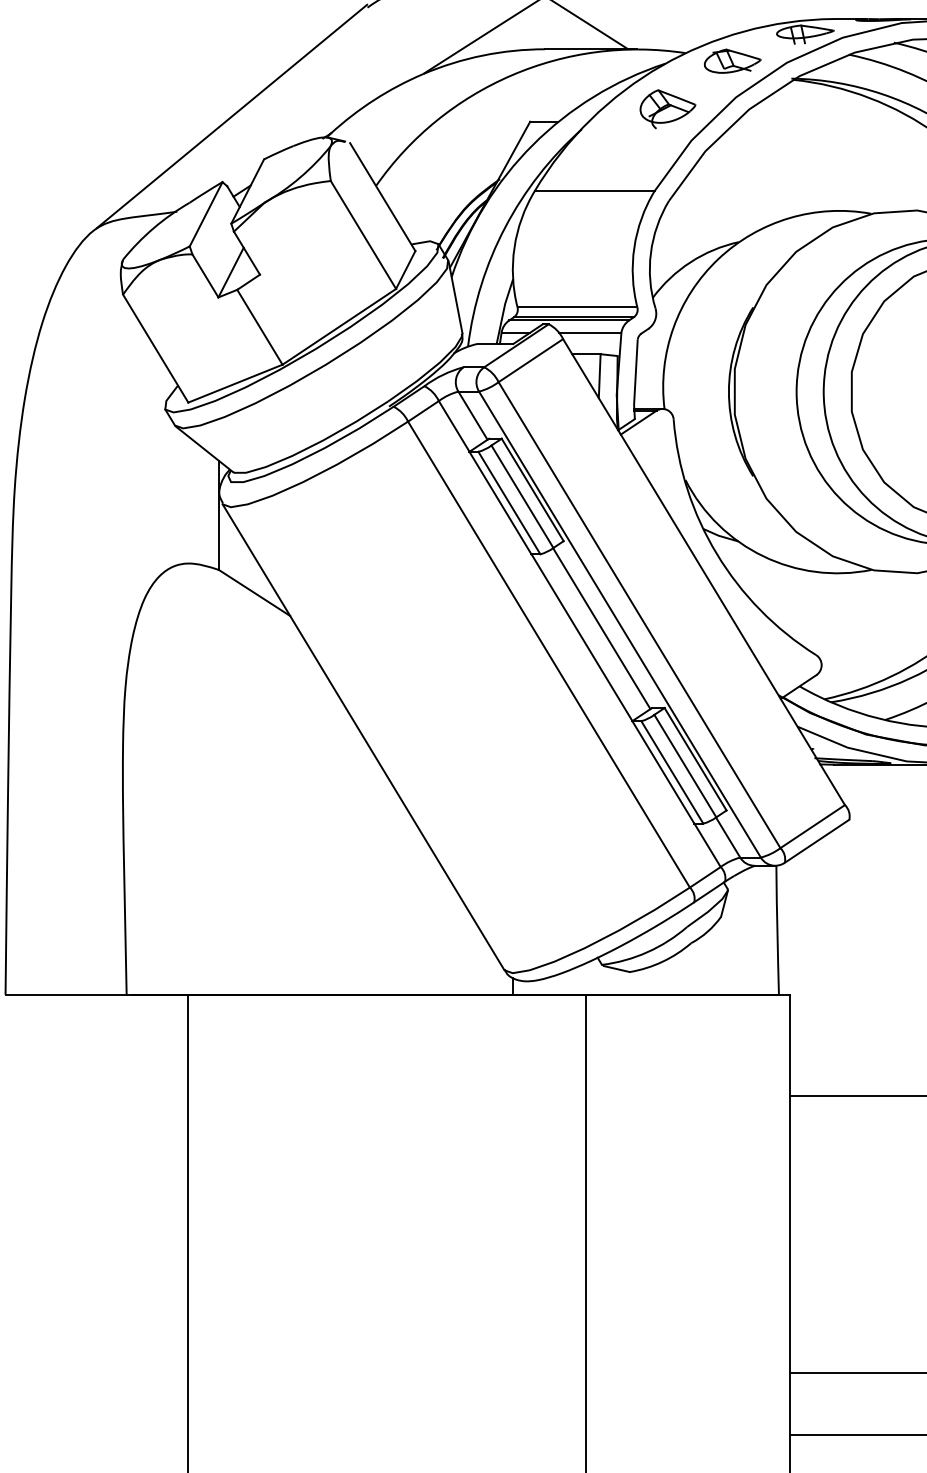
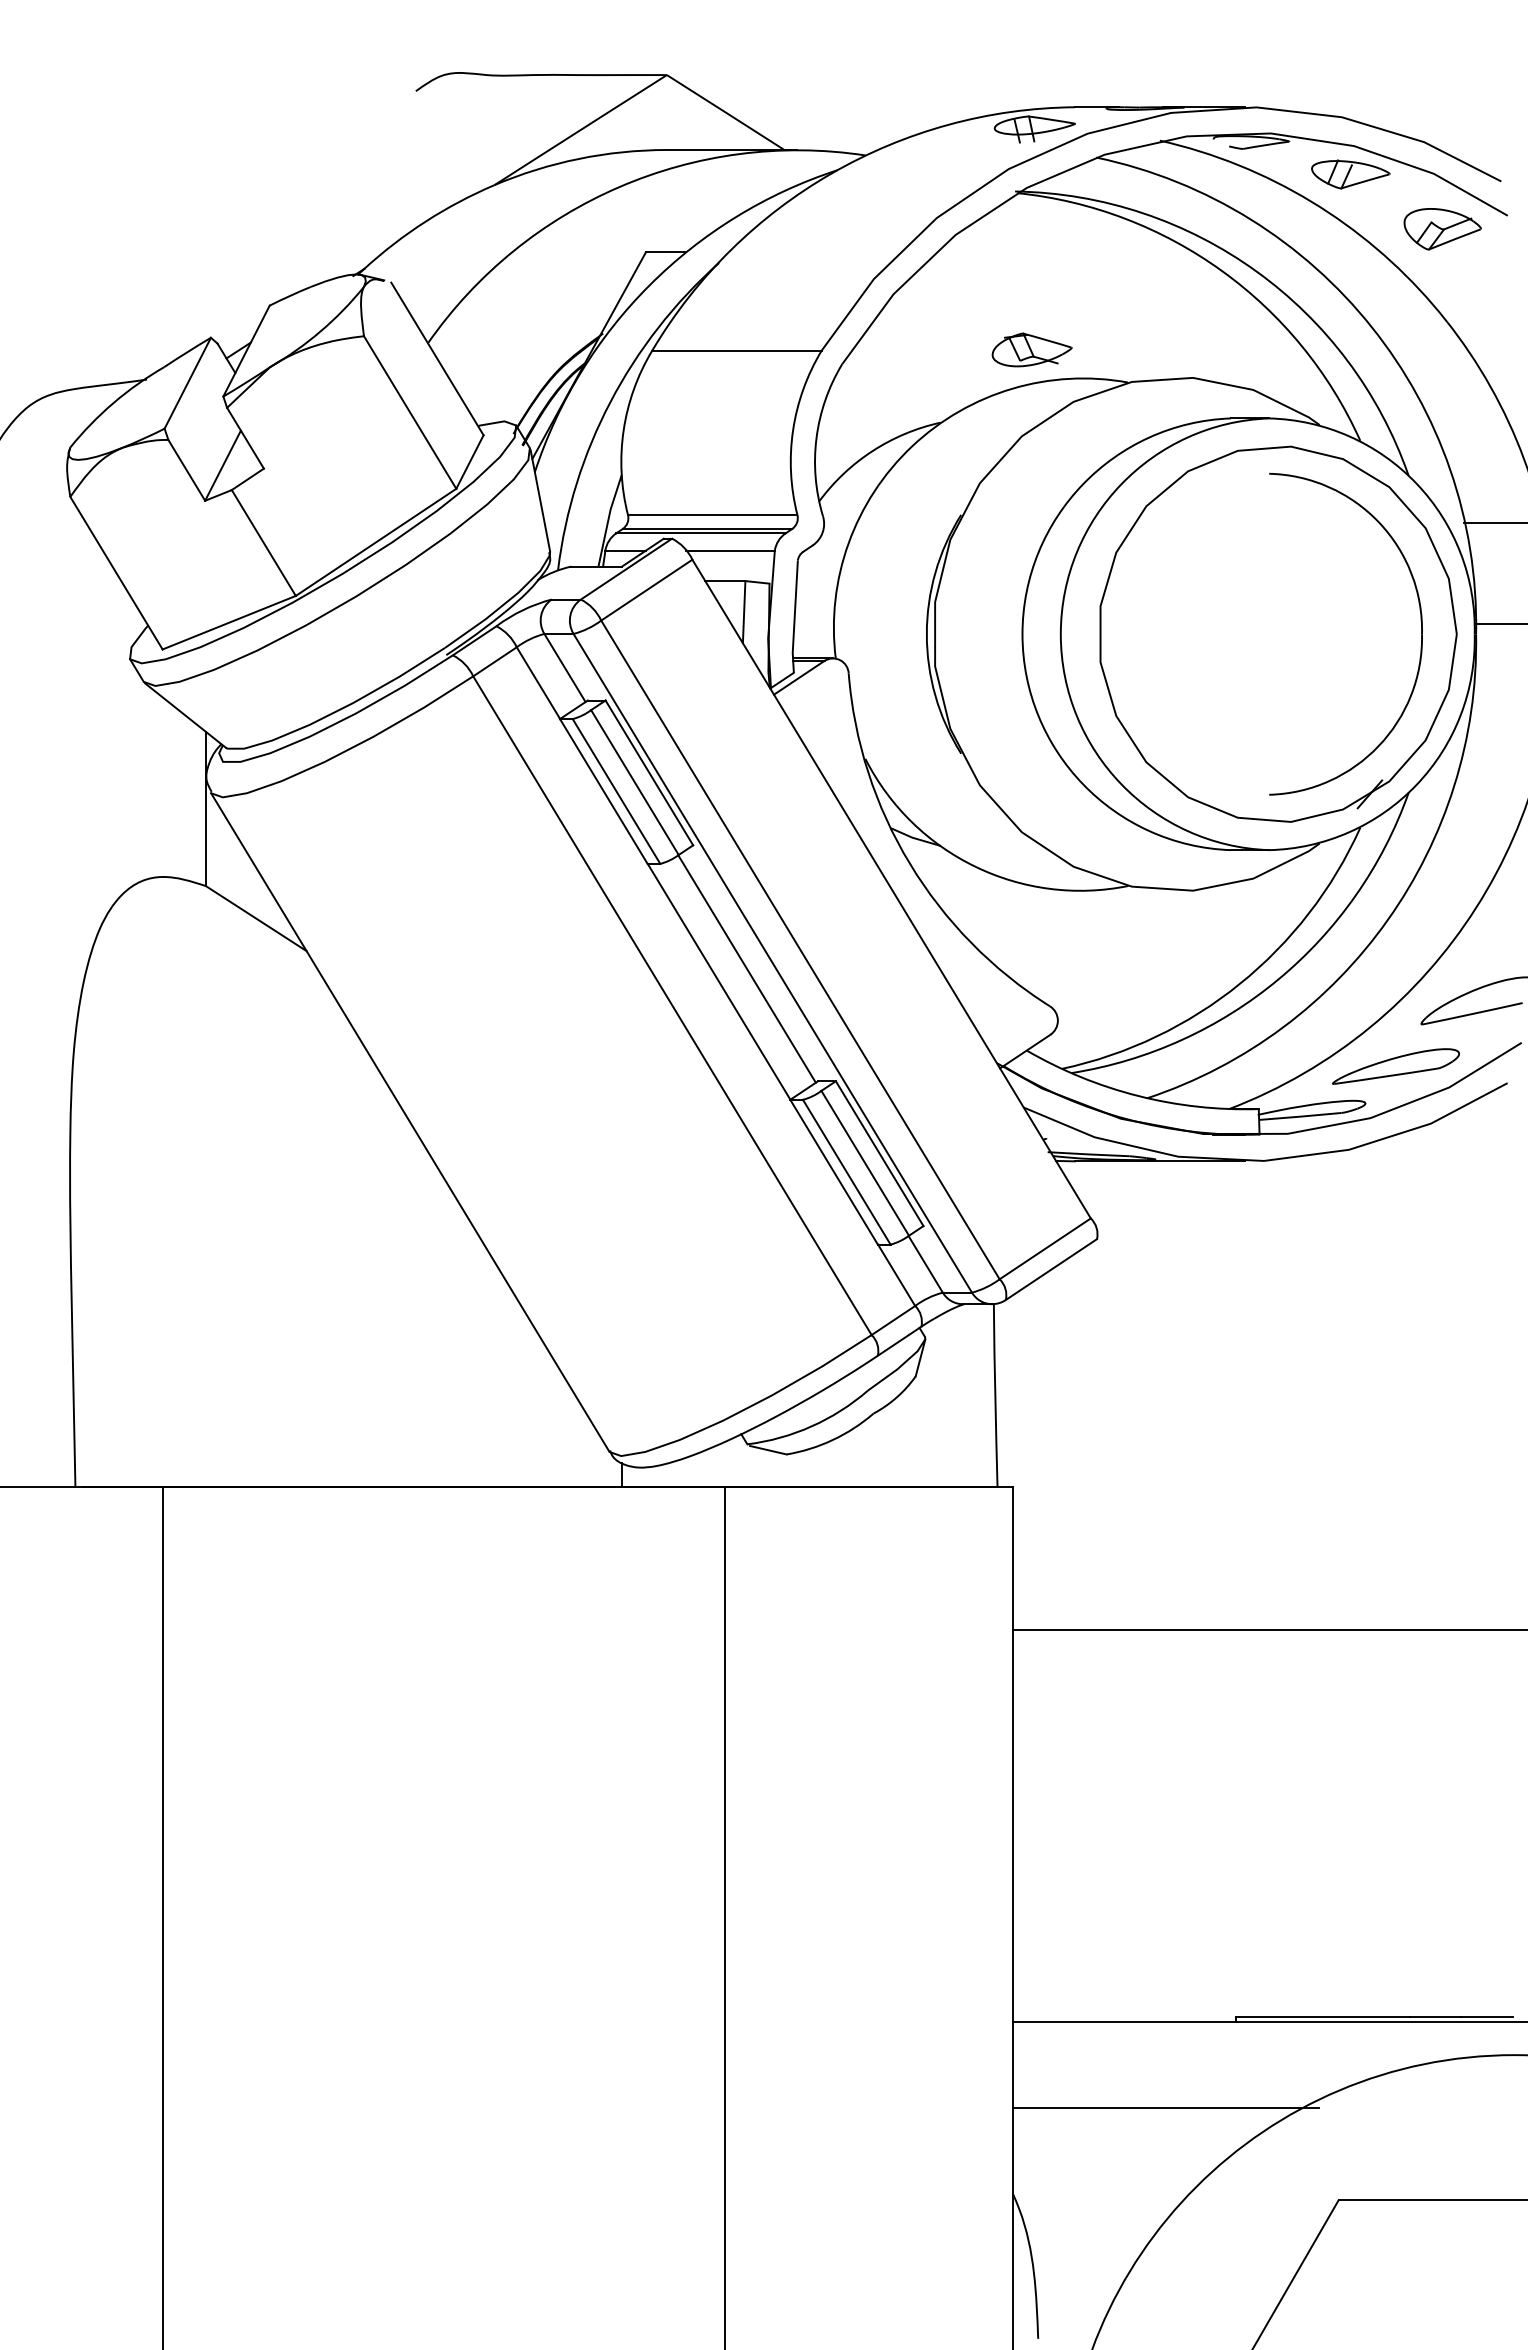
part: (732, 60) -> (1031, 349), moved
part: (667, 109) -> (840, 234), removed
line: (232, 116) -> (224, 244), removed

